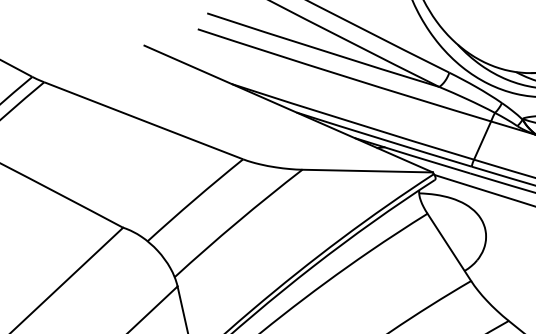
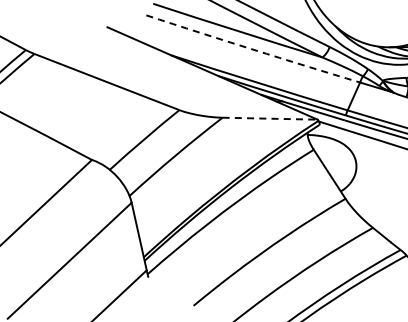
arc: (344, 76) -> (253, 49), solid -> dashed
line: (368, 170) -> (270, 118), solid -> dashed

